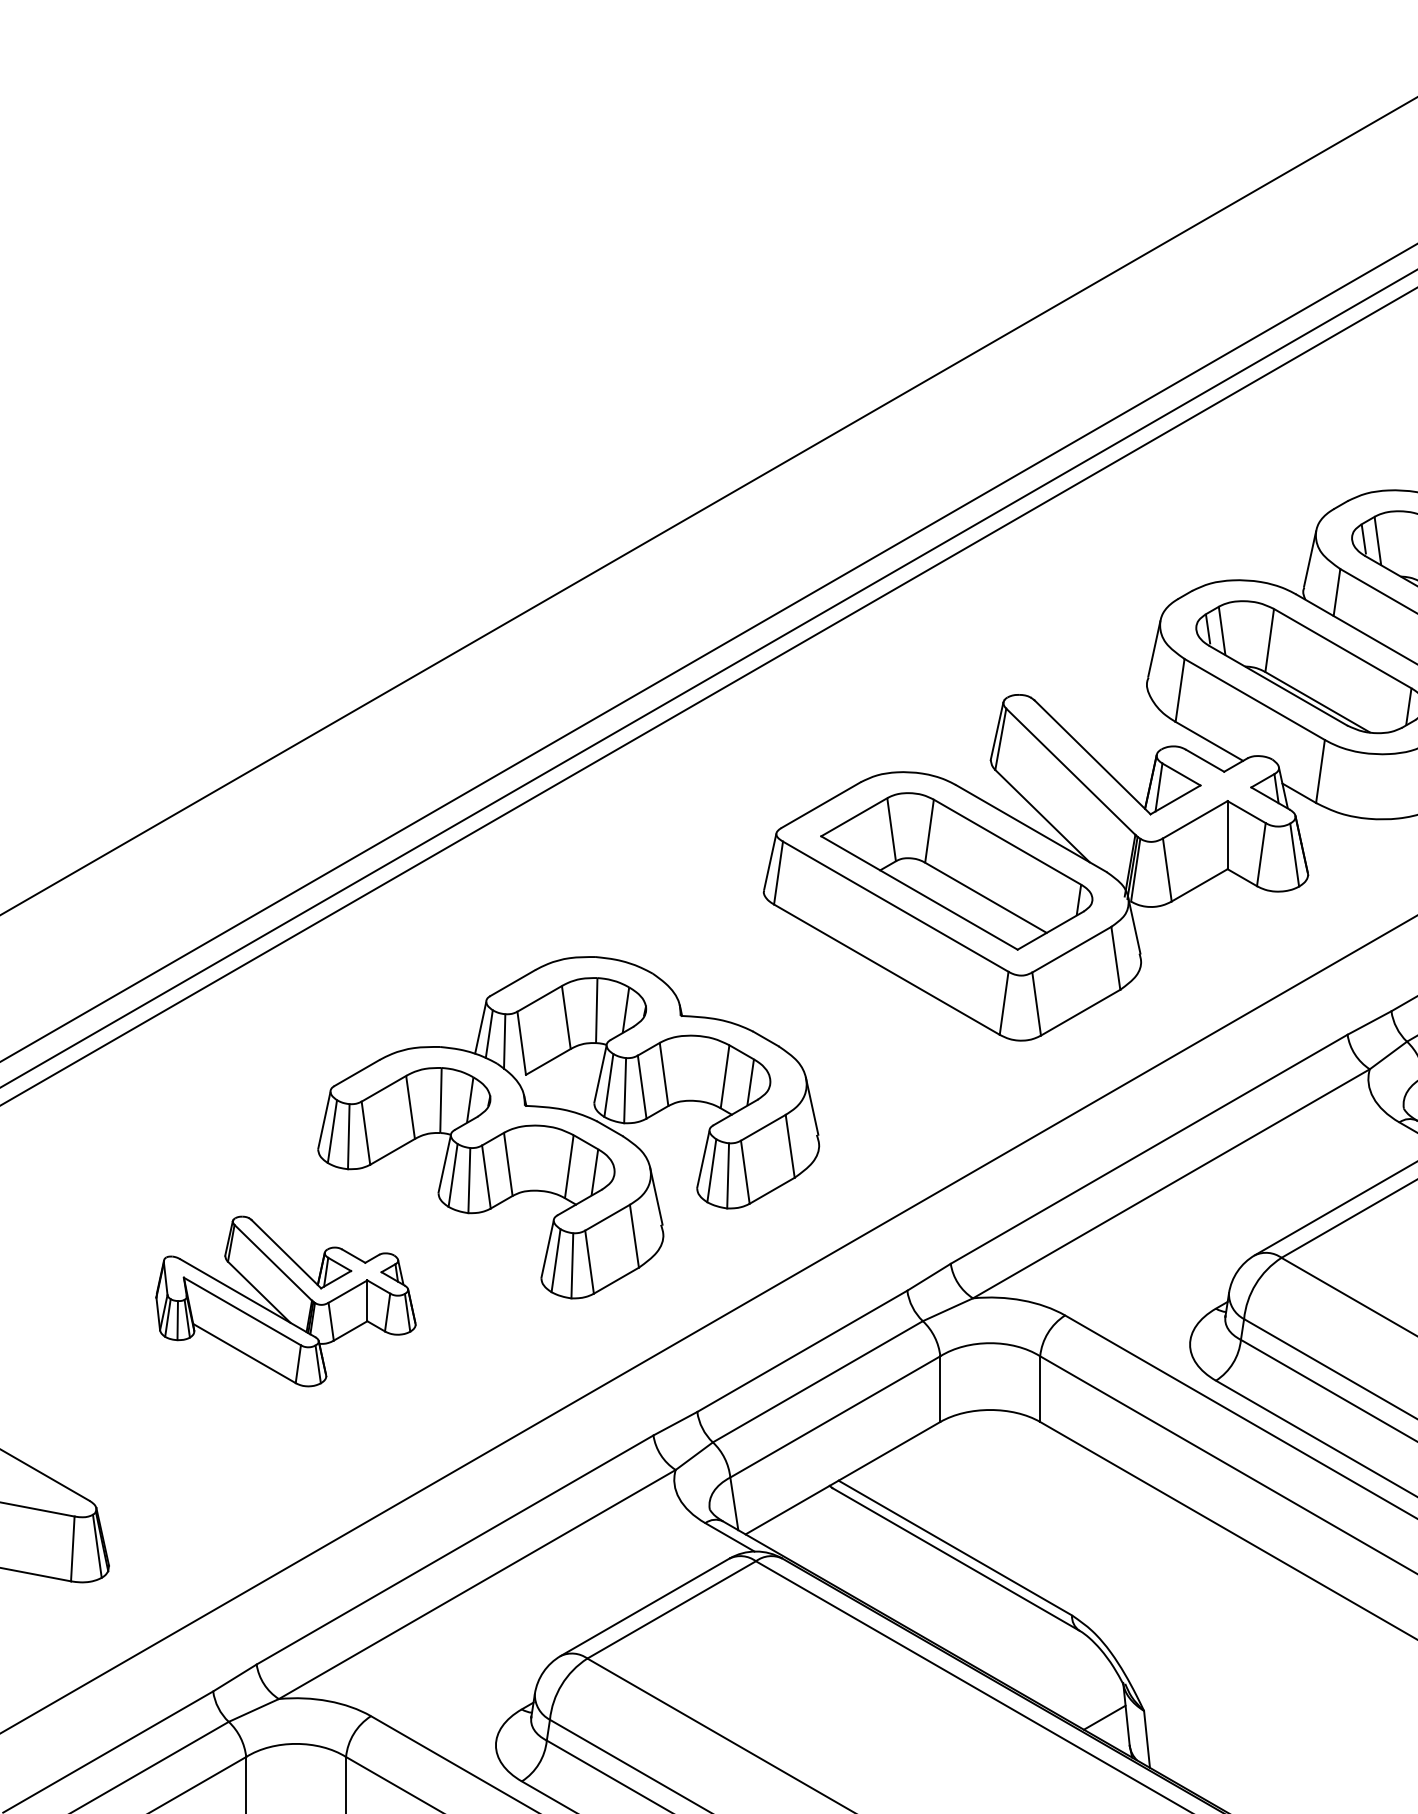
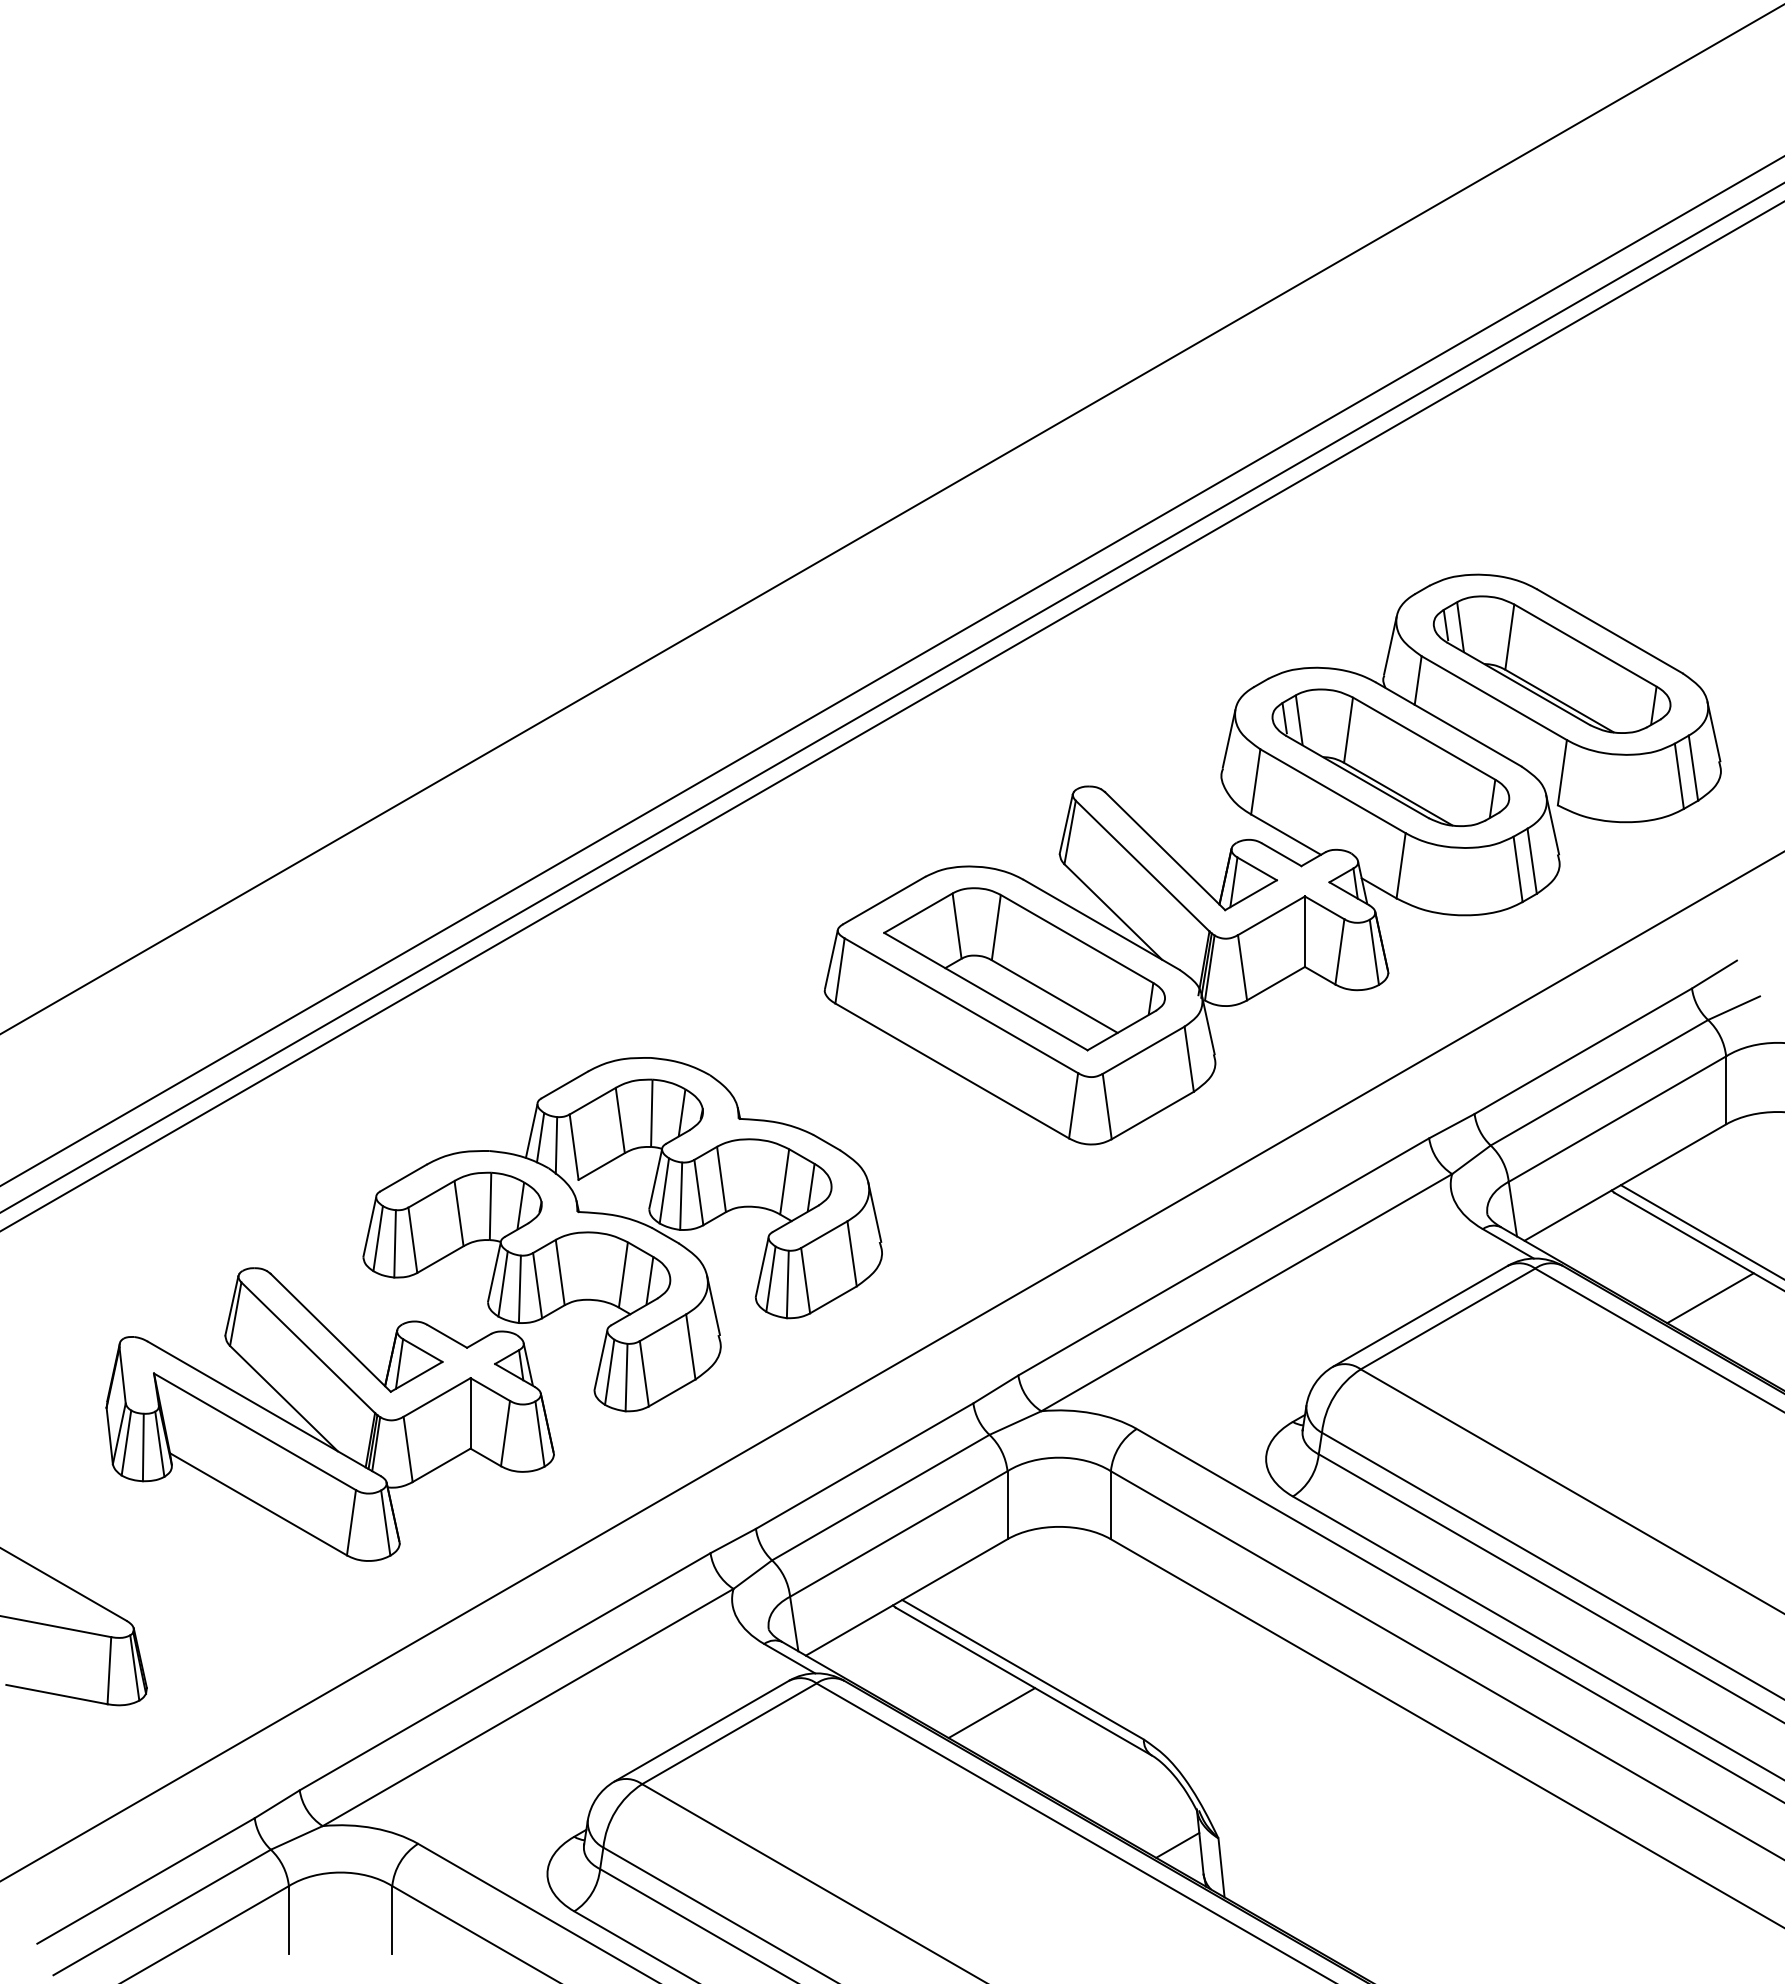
part: (285, 1301) -> (329, 1414), size x1.67
line: (924, 1590) -> (991, 1713), added

